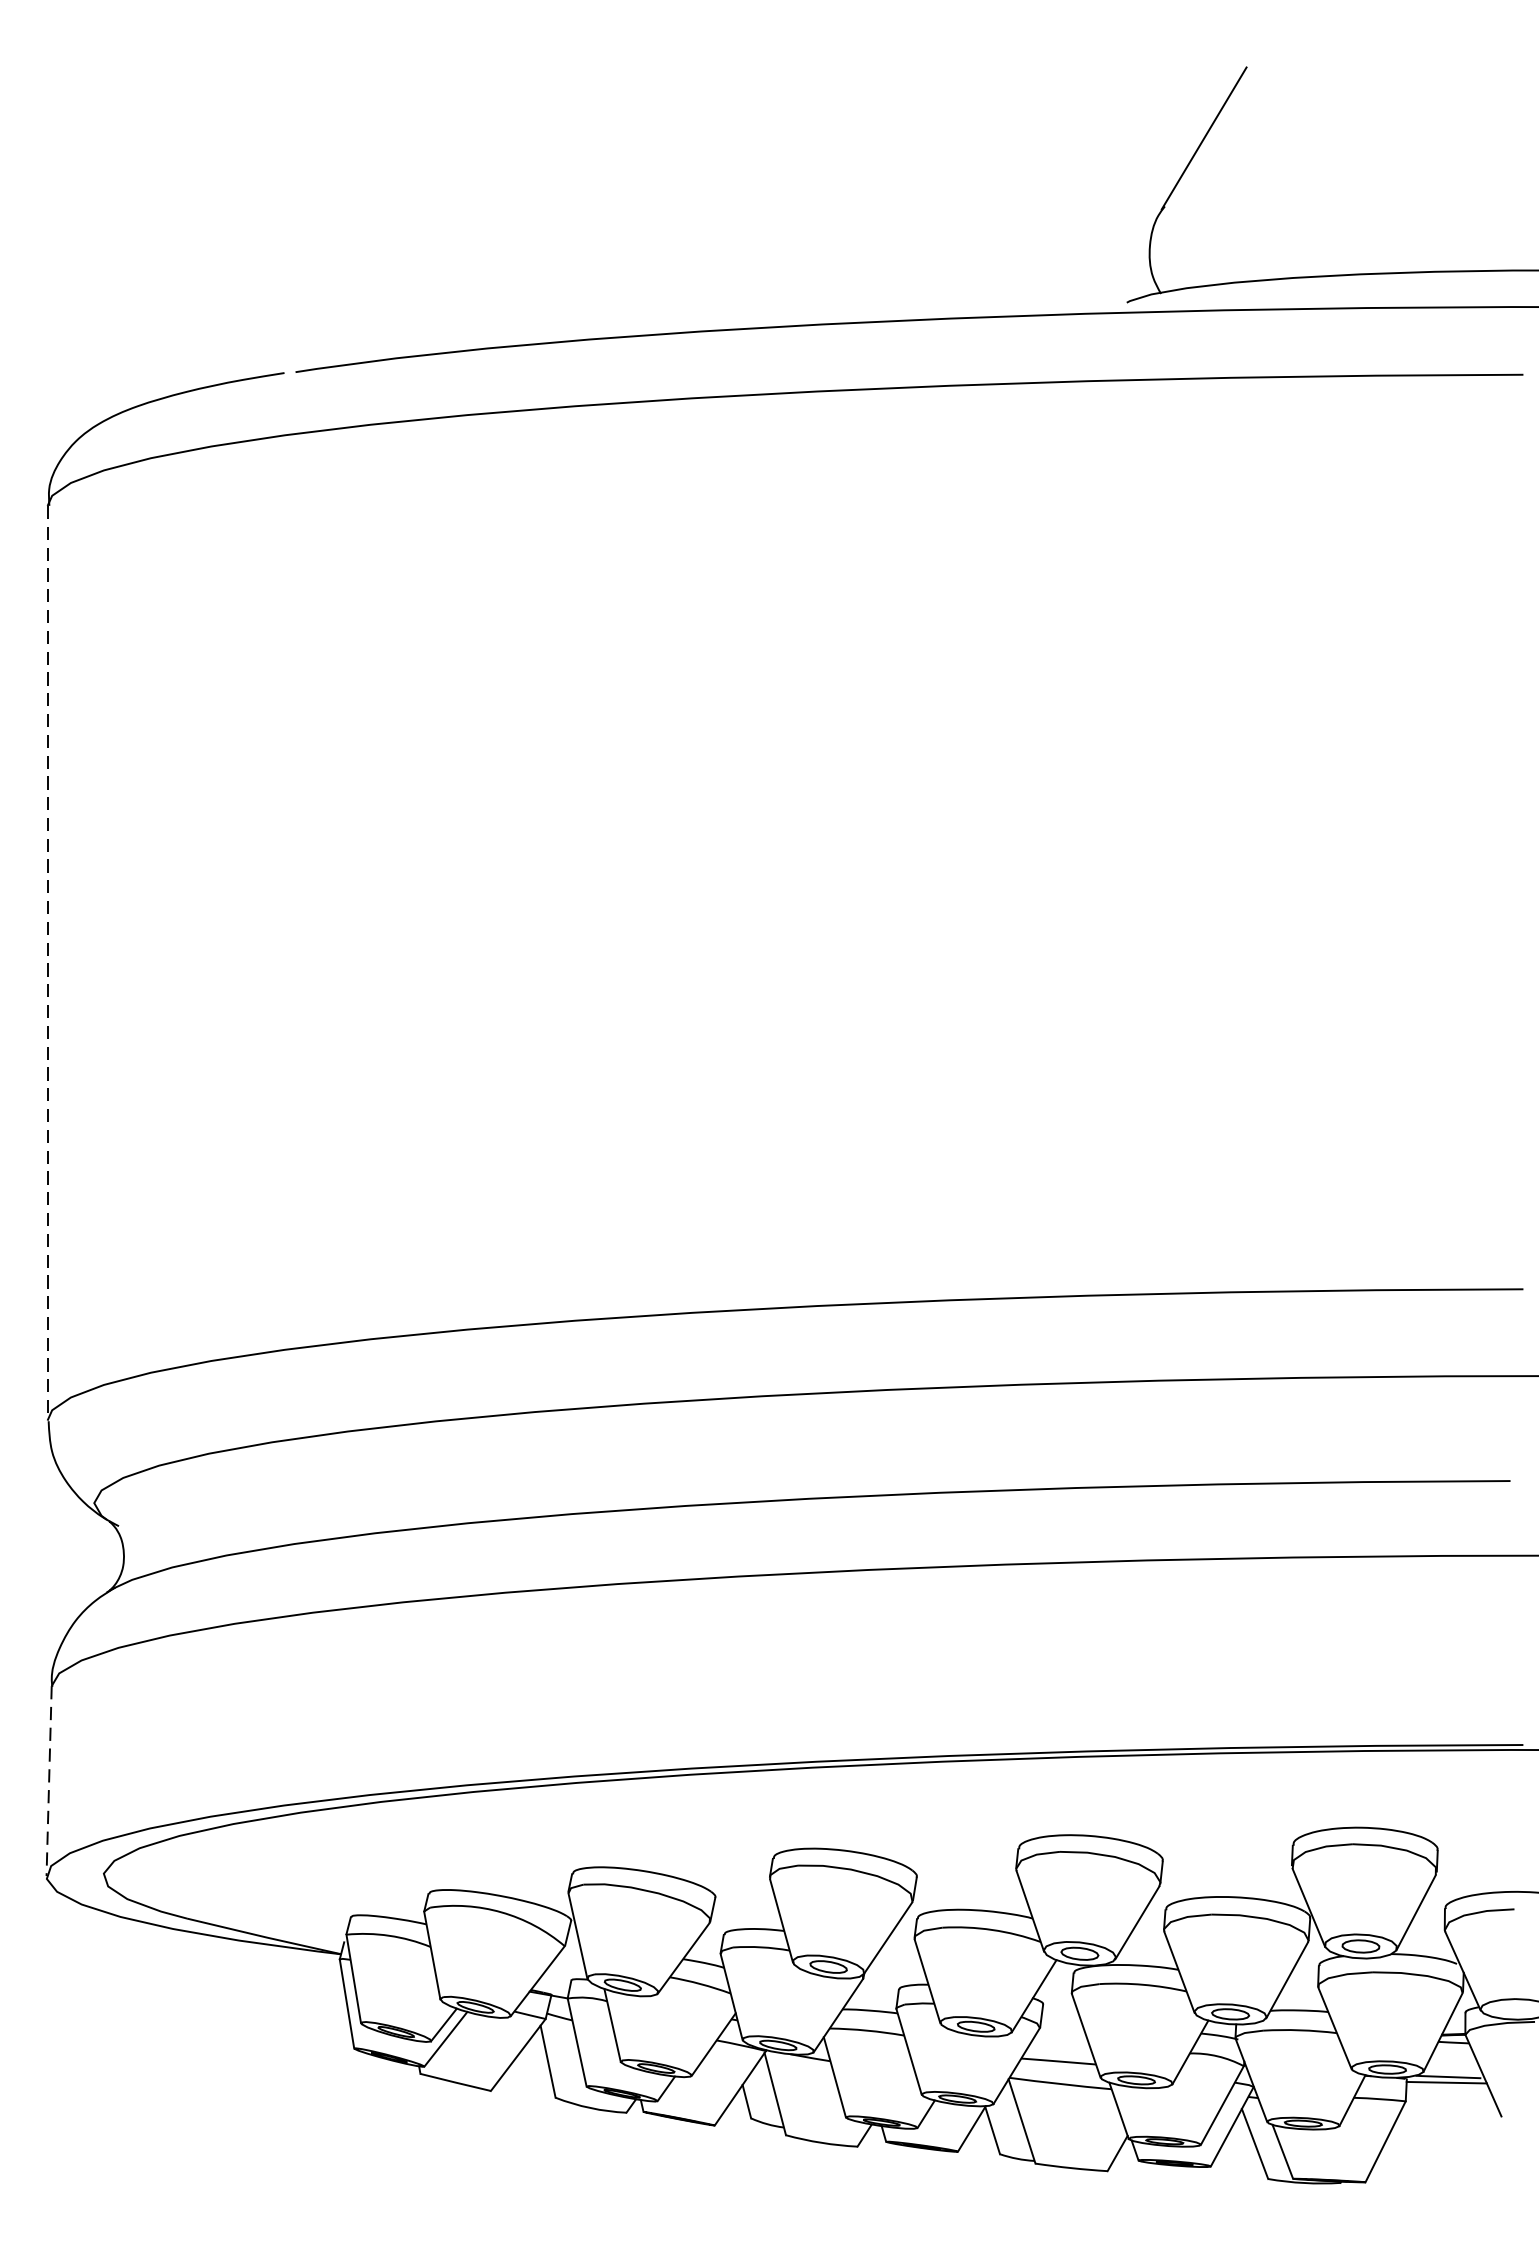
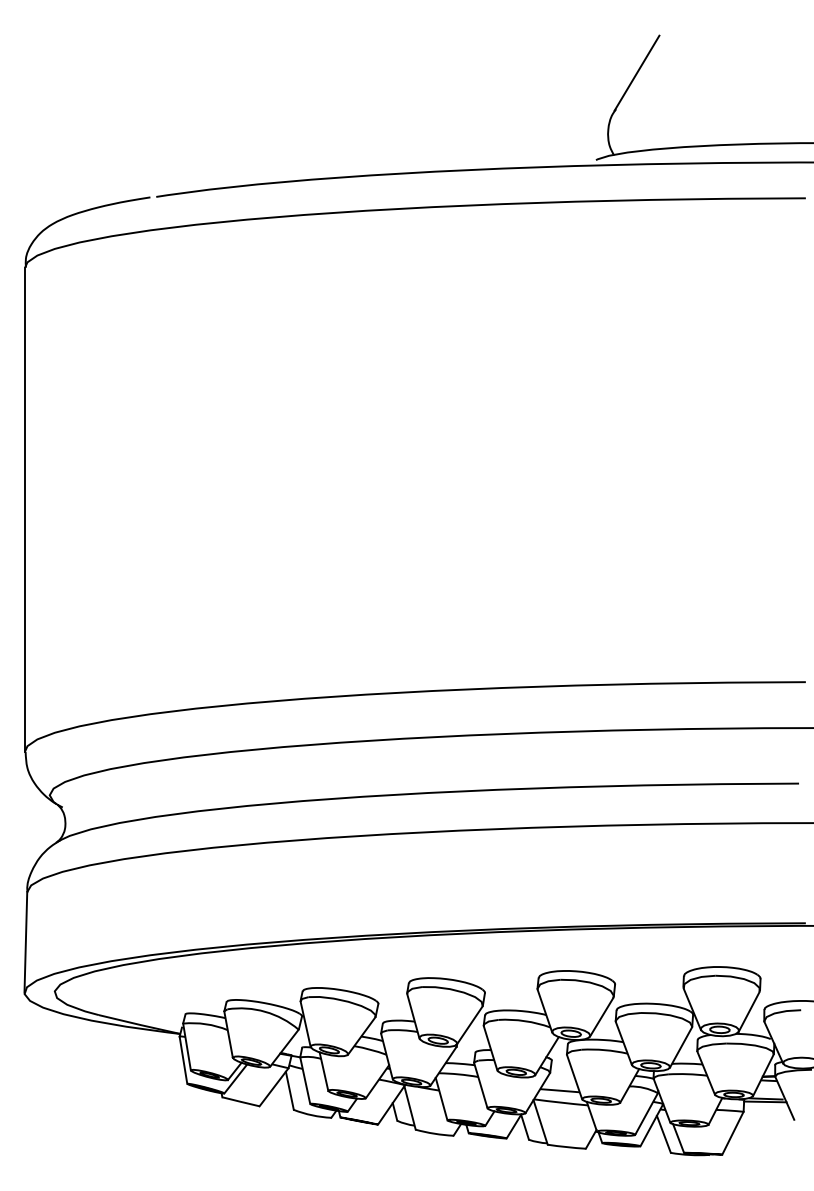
line: (48, 962) -> (25, 509), dashed -> solid
line: (48, 1781) -> (25, 942), dashed -> solid

